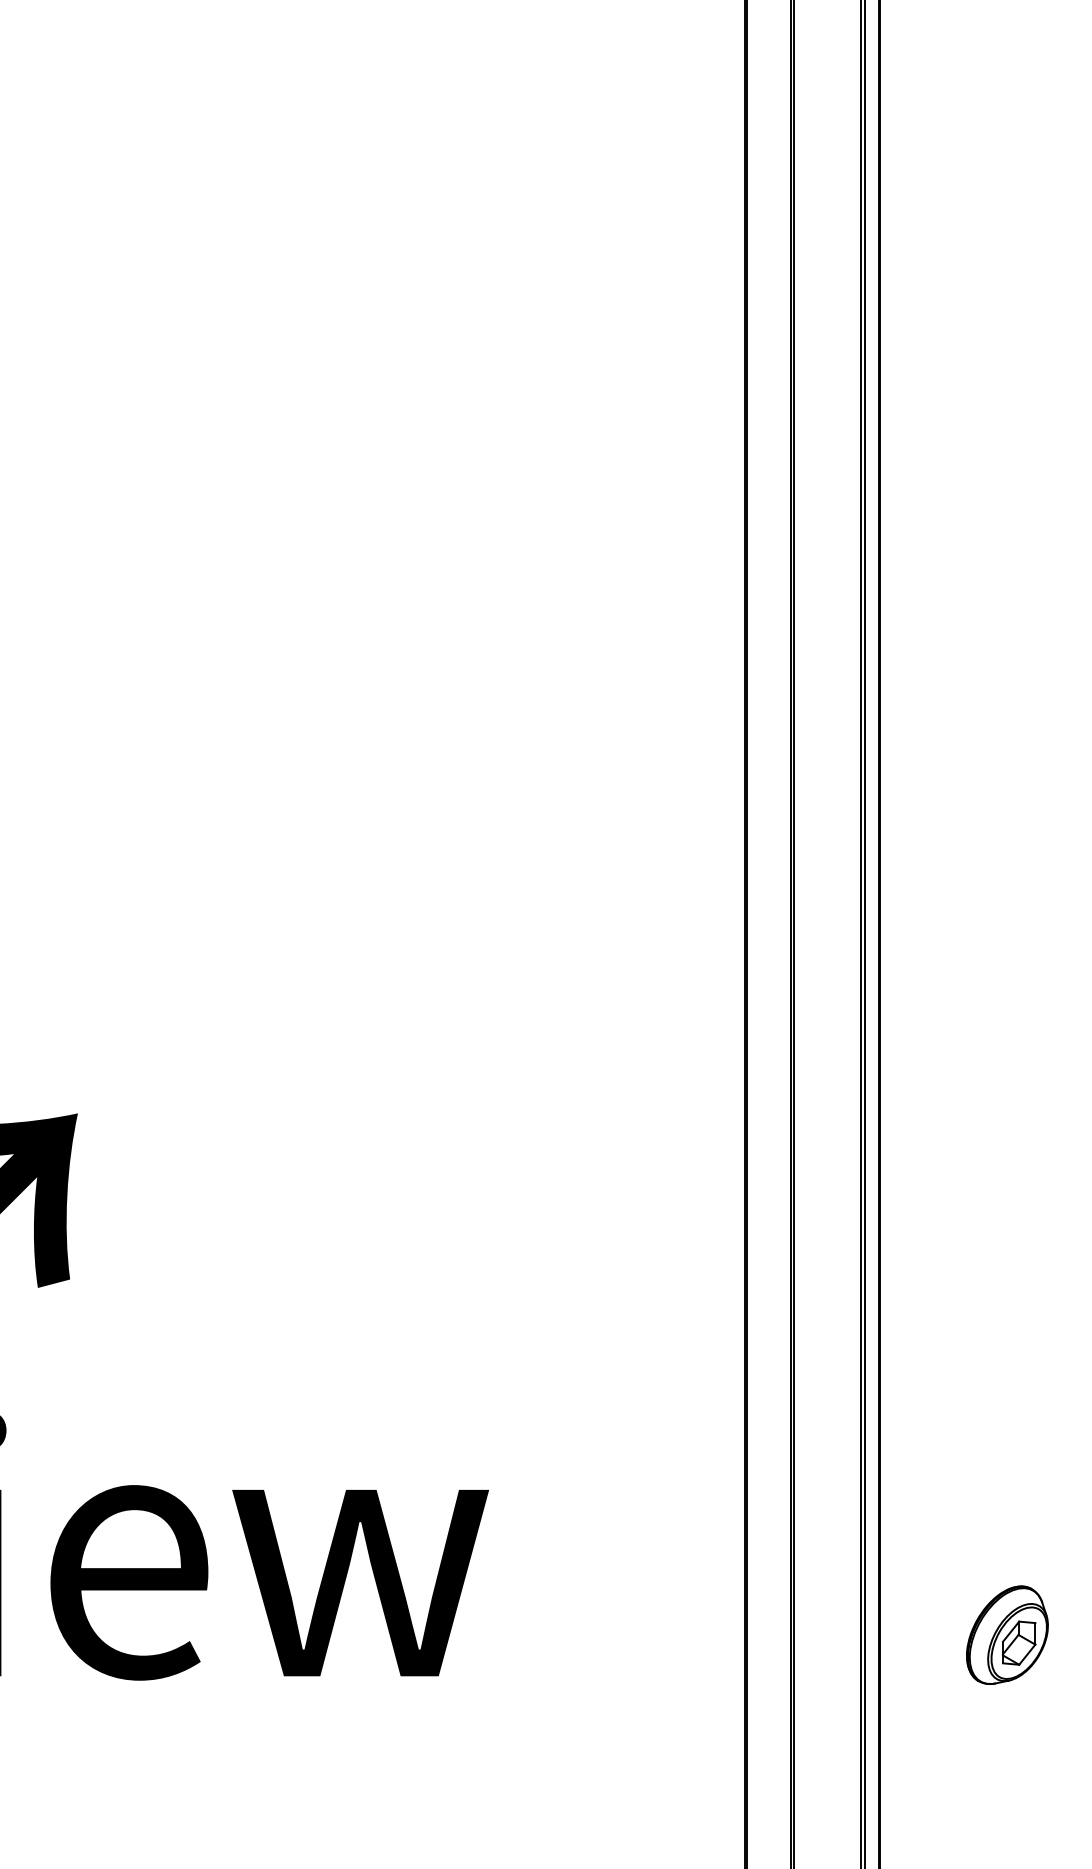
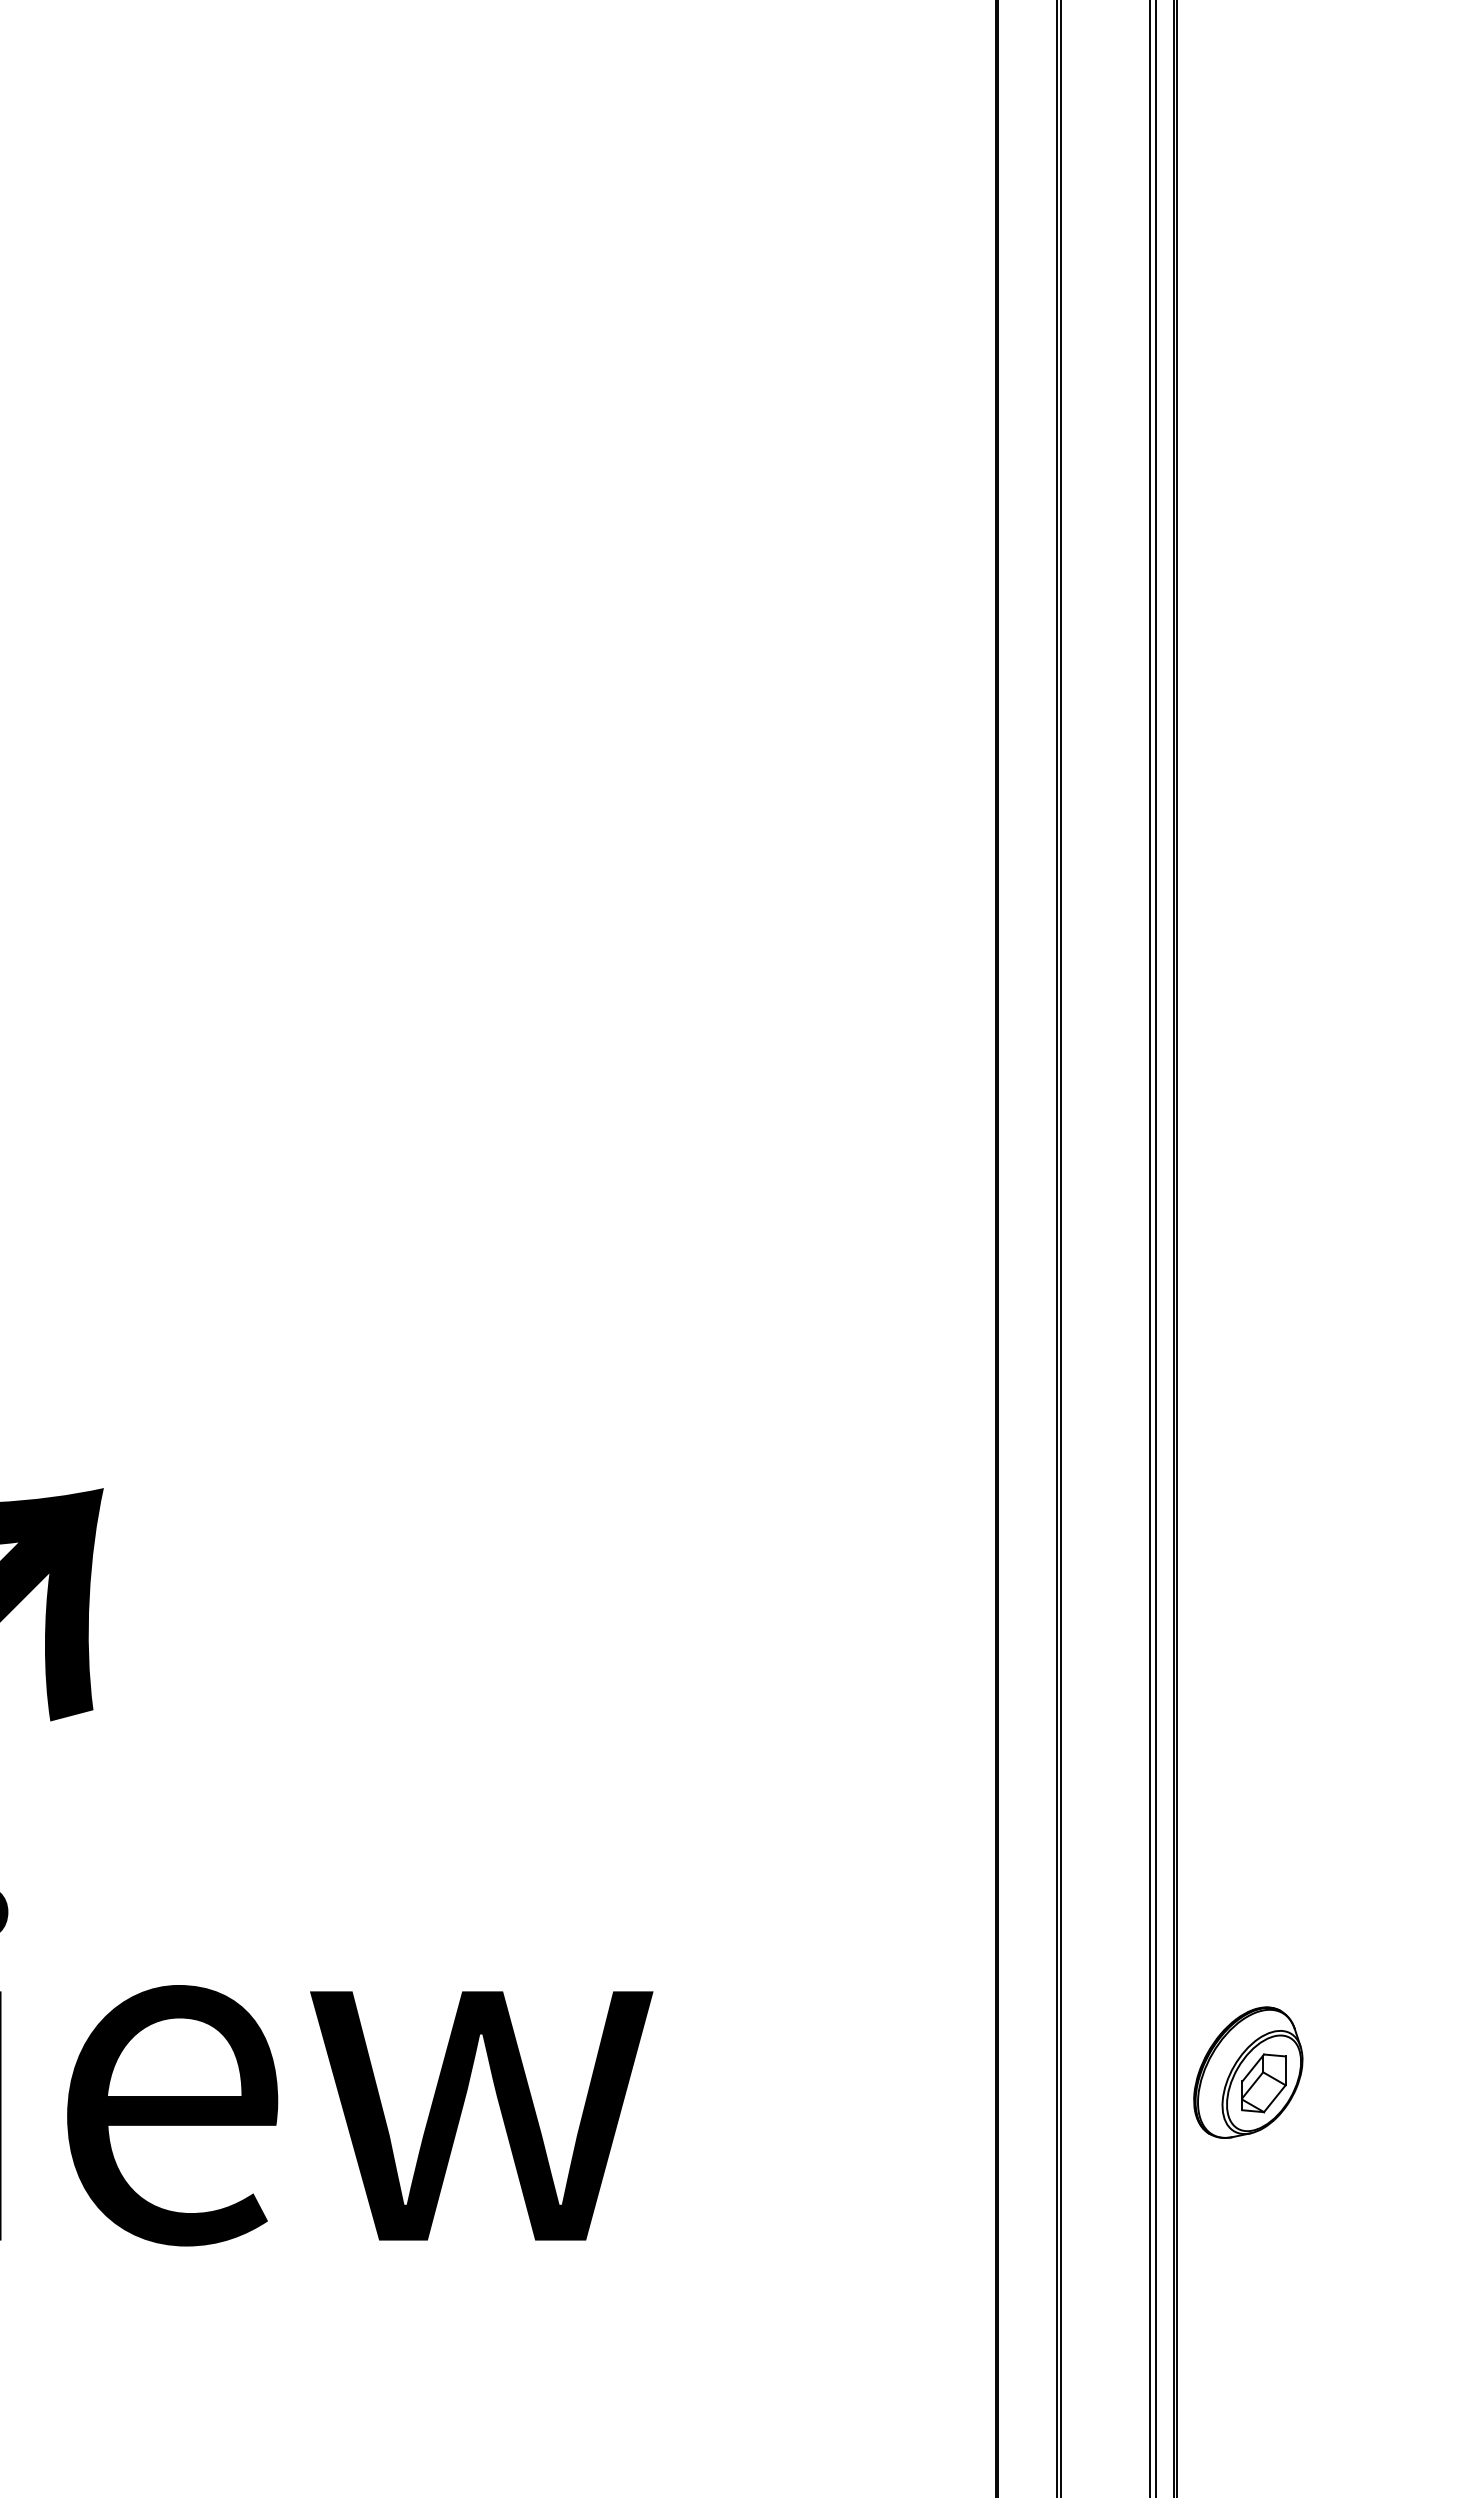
part: (1007, 1635) -> (1248, 2072), moved

